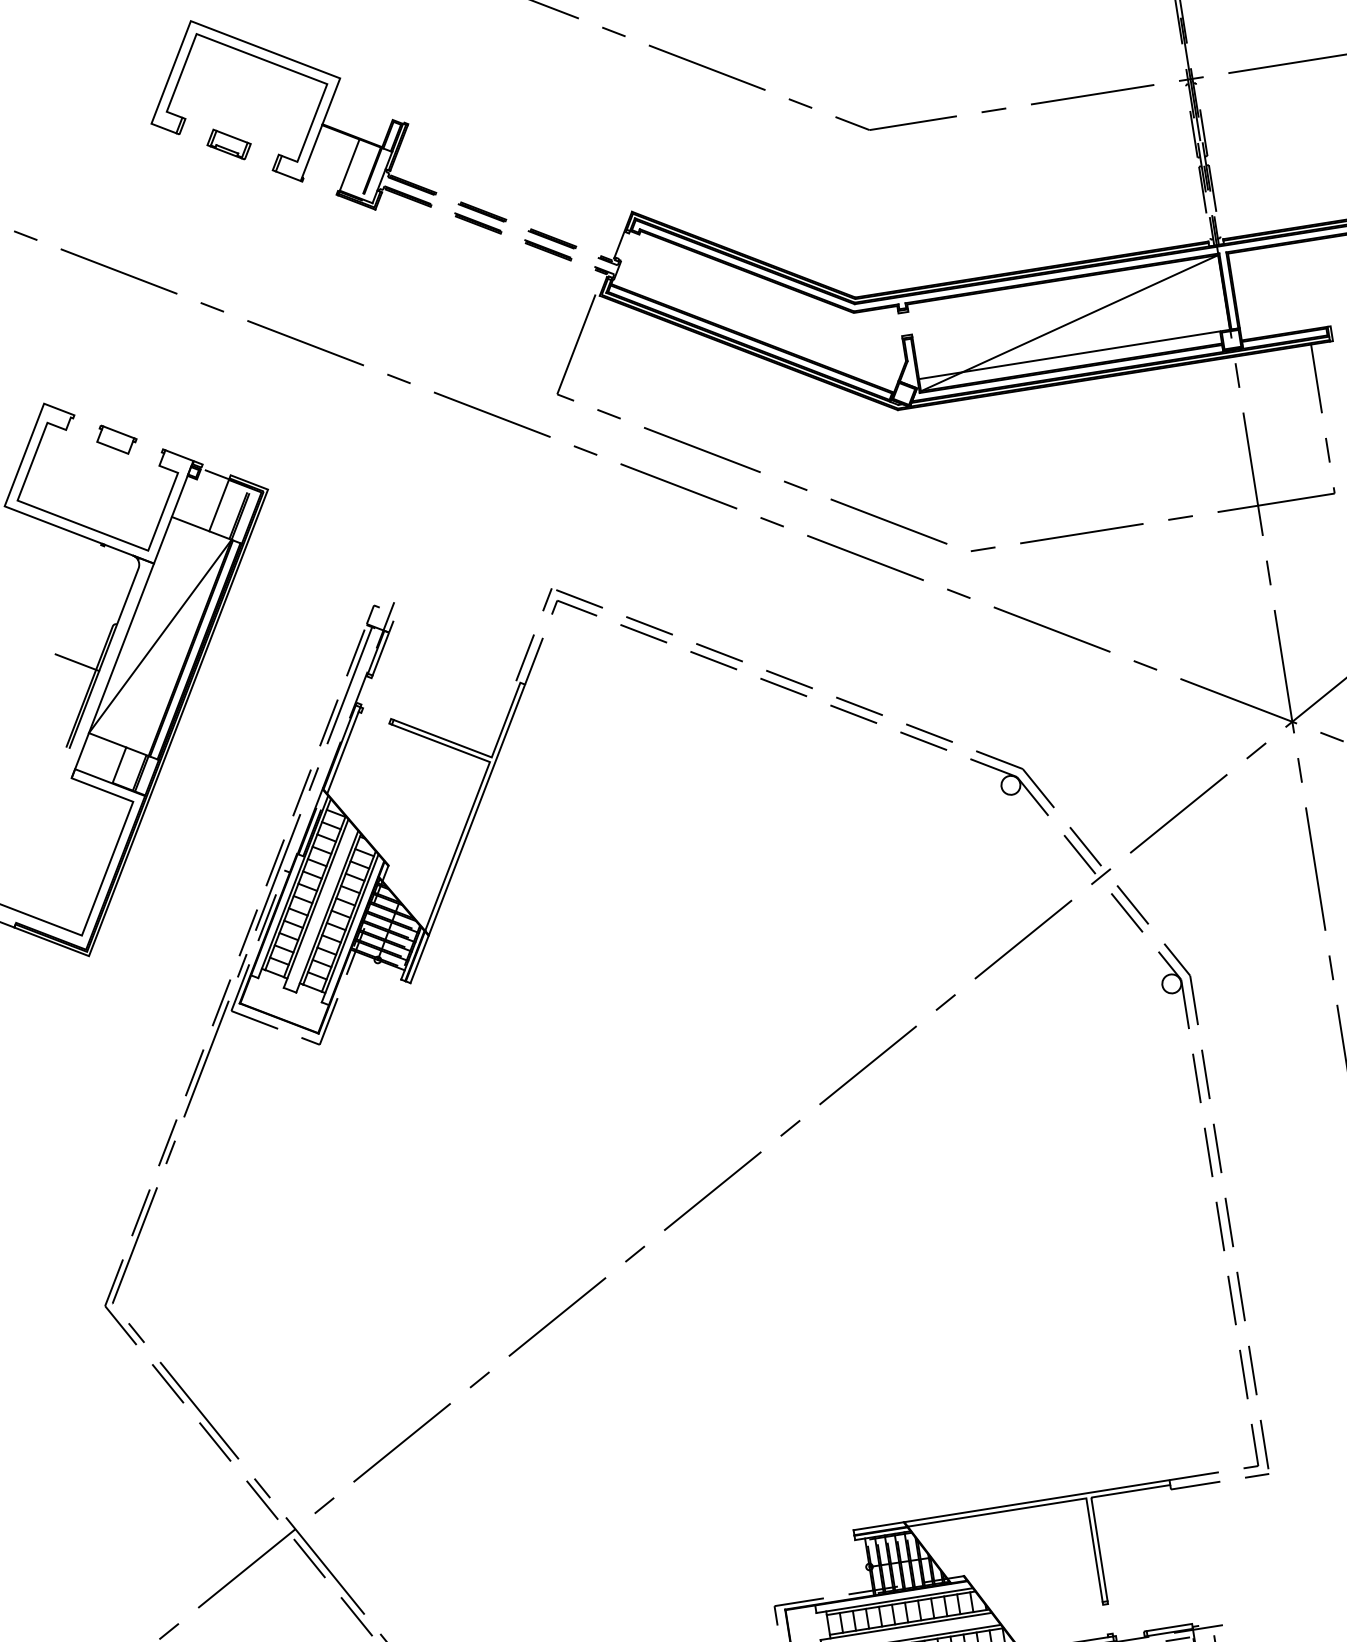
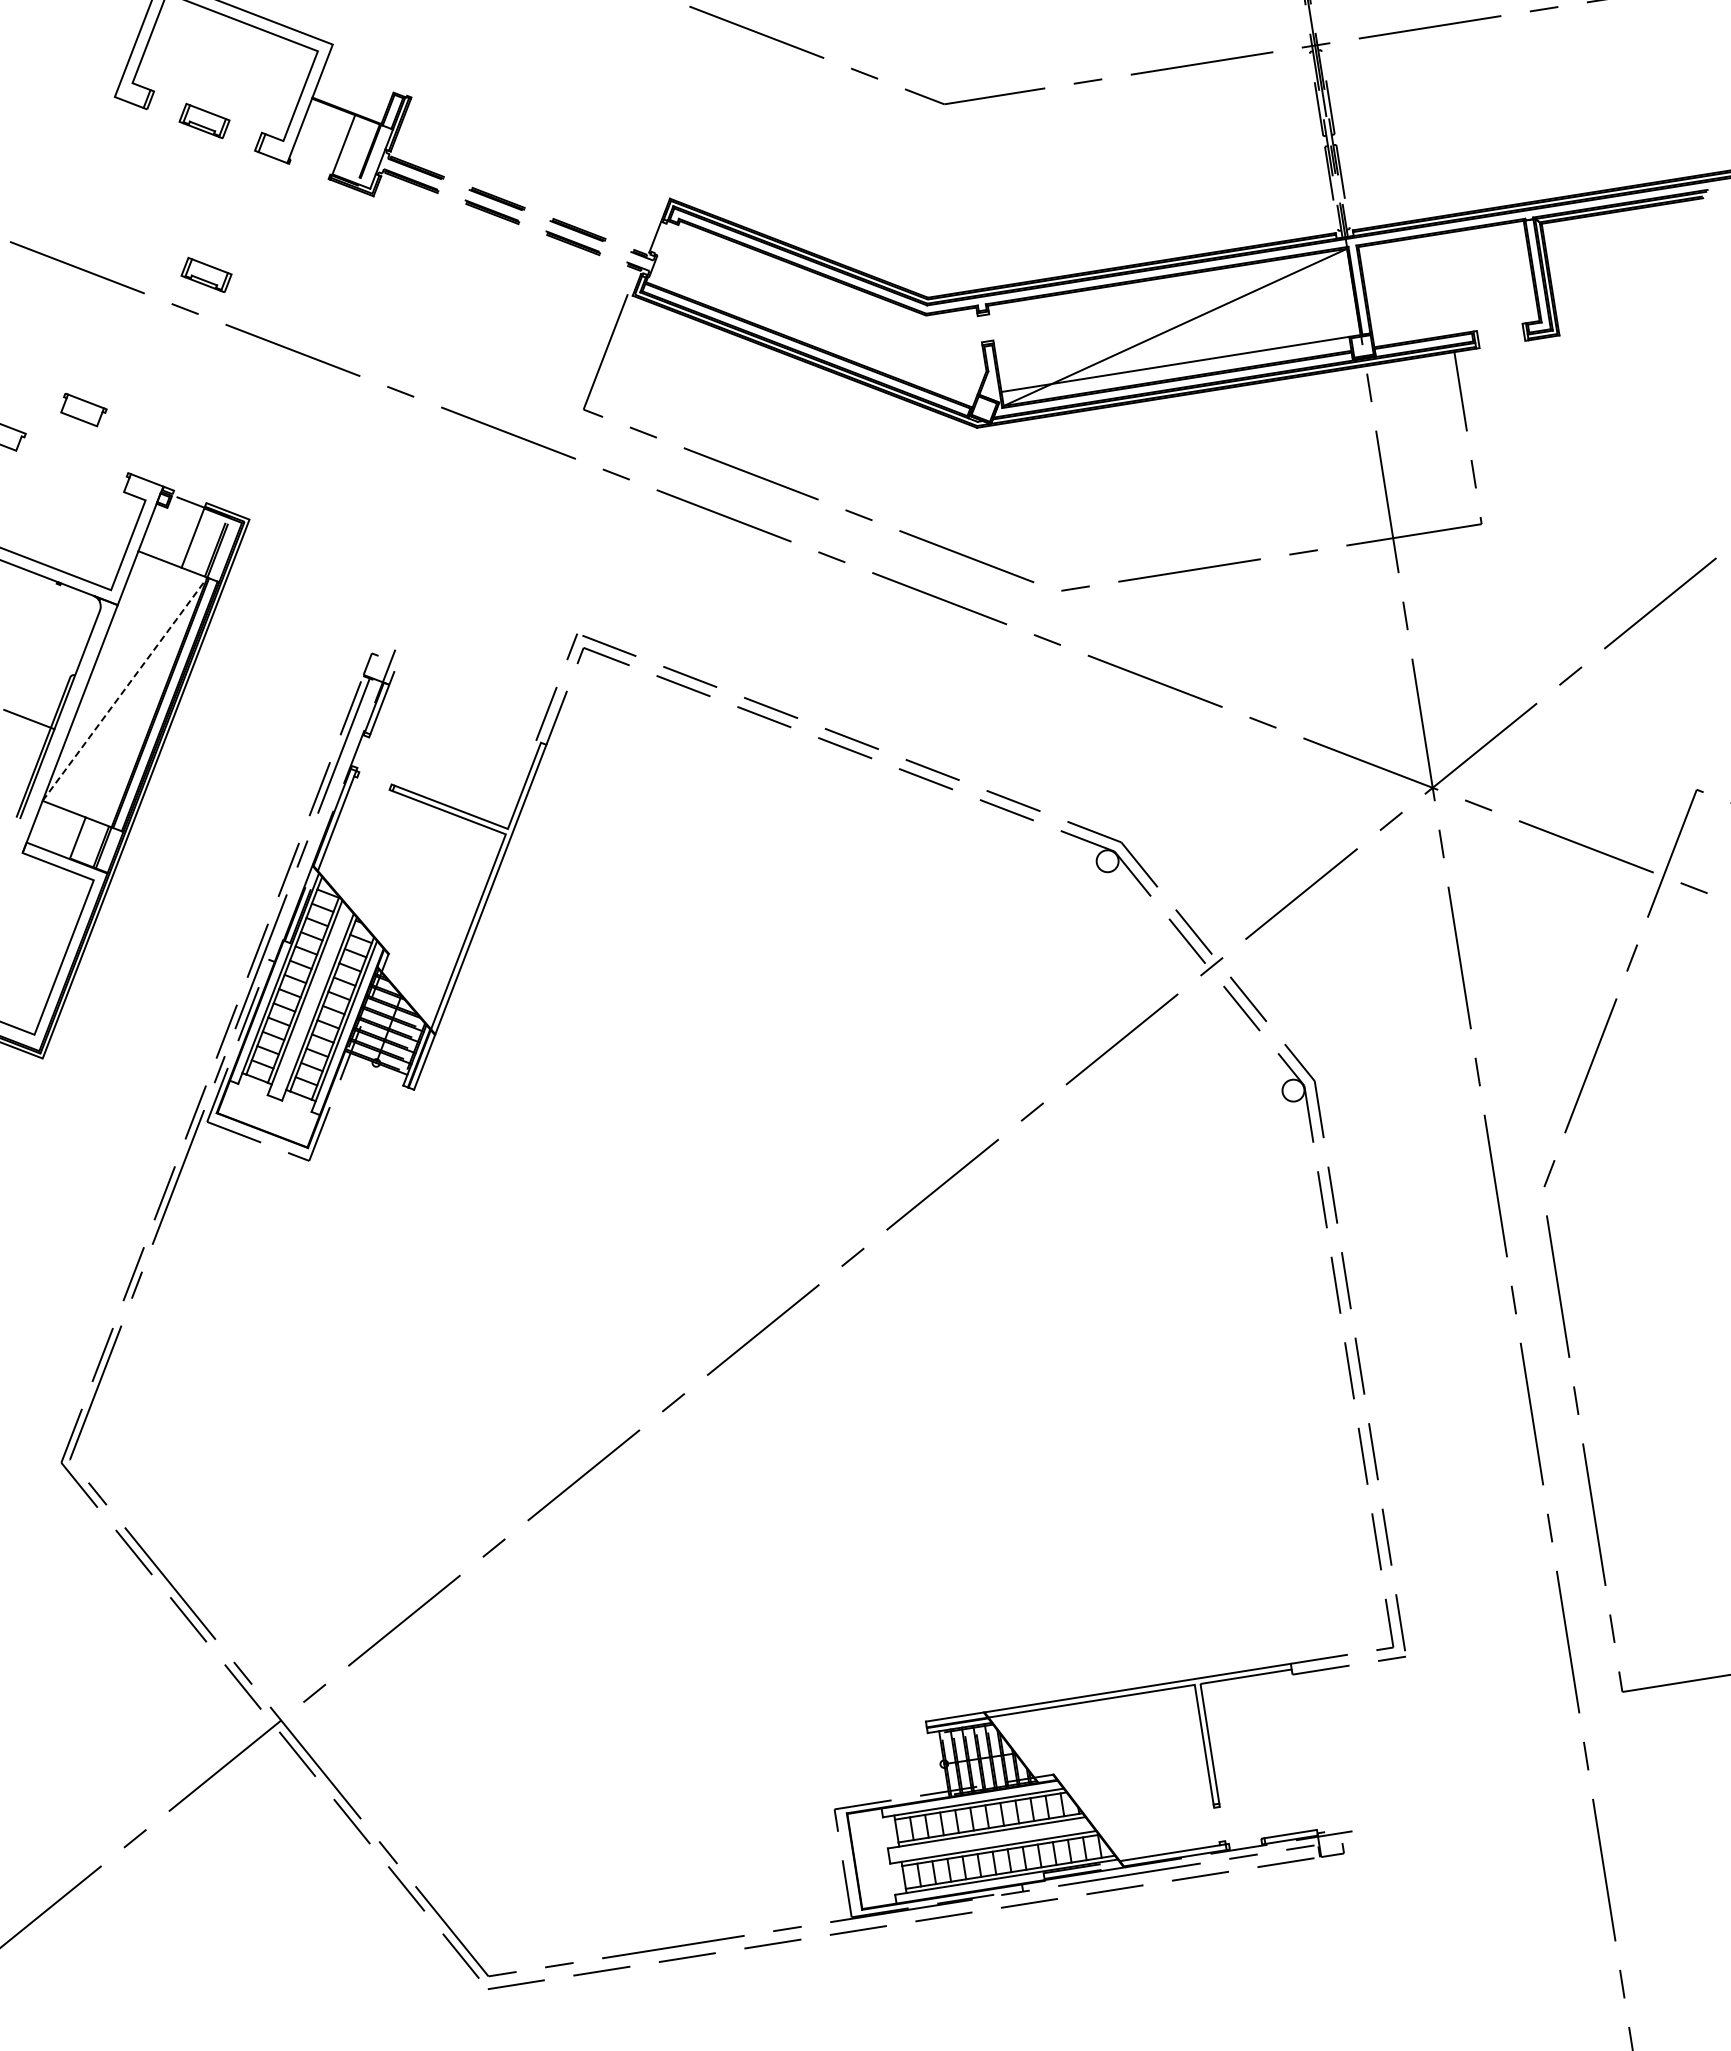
part: (230, 277) -> (206, 274), added
part: (116, 440) -> (83, 410), moved
line: (160, 636) -> (125, 689), solid -> dashed

